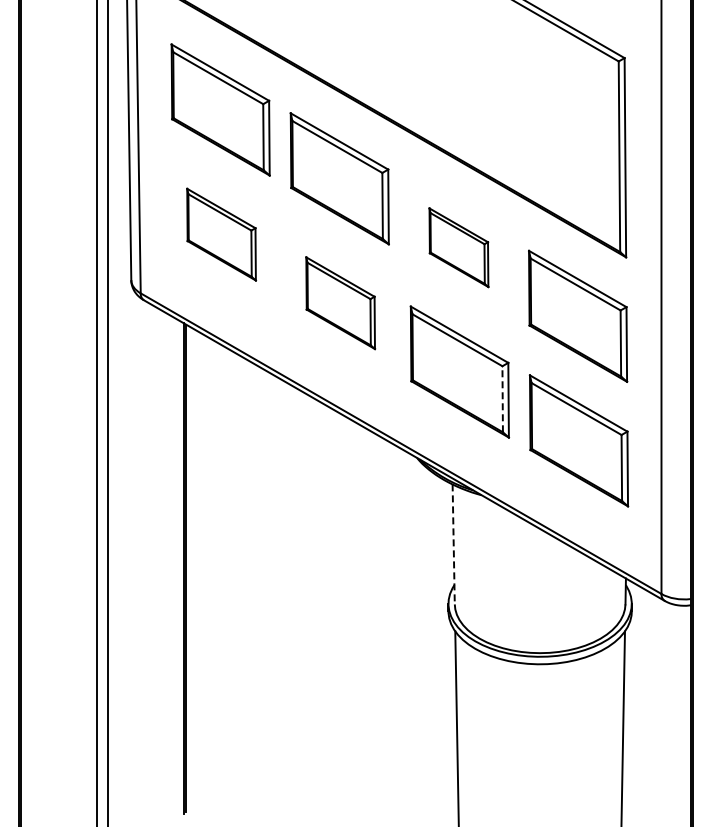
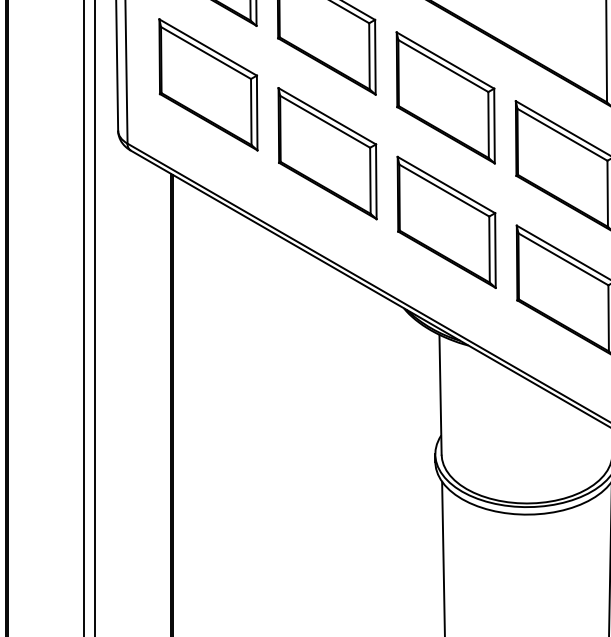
part: (221, 234) -> (208, 84), size x1.43
part: (458, 247) -> (445, 97), size x1.67
part: (340, 302) -> (327, 152), size x1.43
line: (502, 398) -> (489, 248), dashed -> solid
line: (453, 544) -> (440, 394), dashed -> solid

